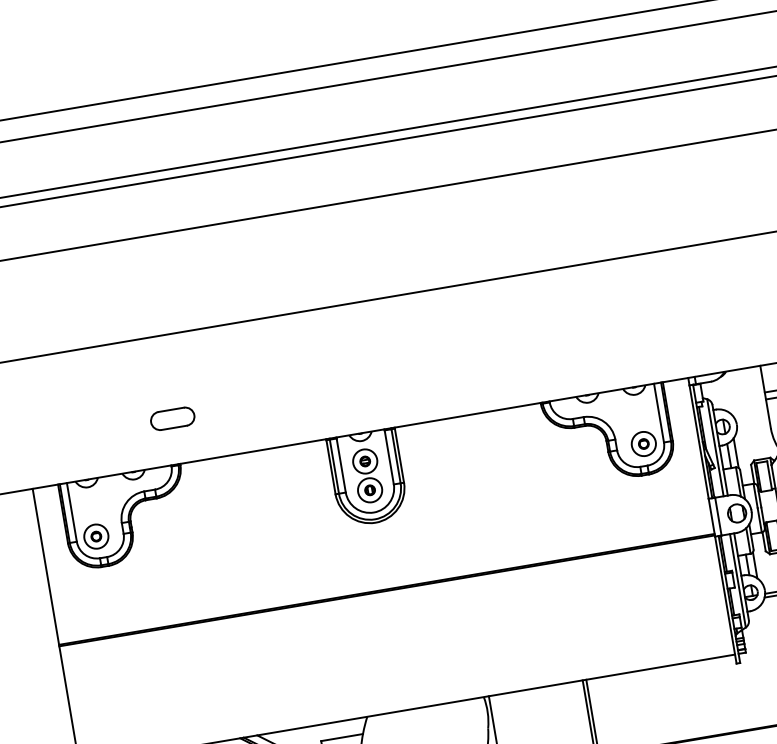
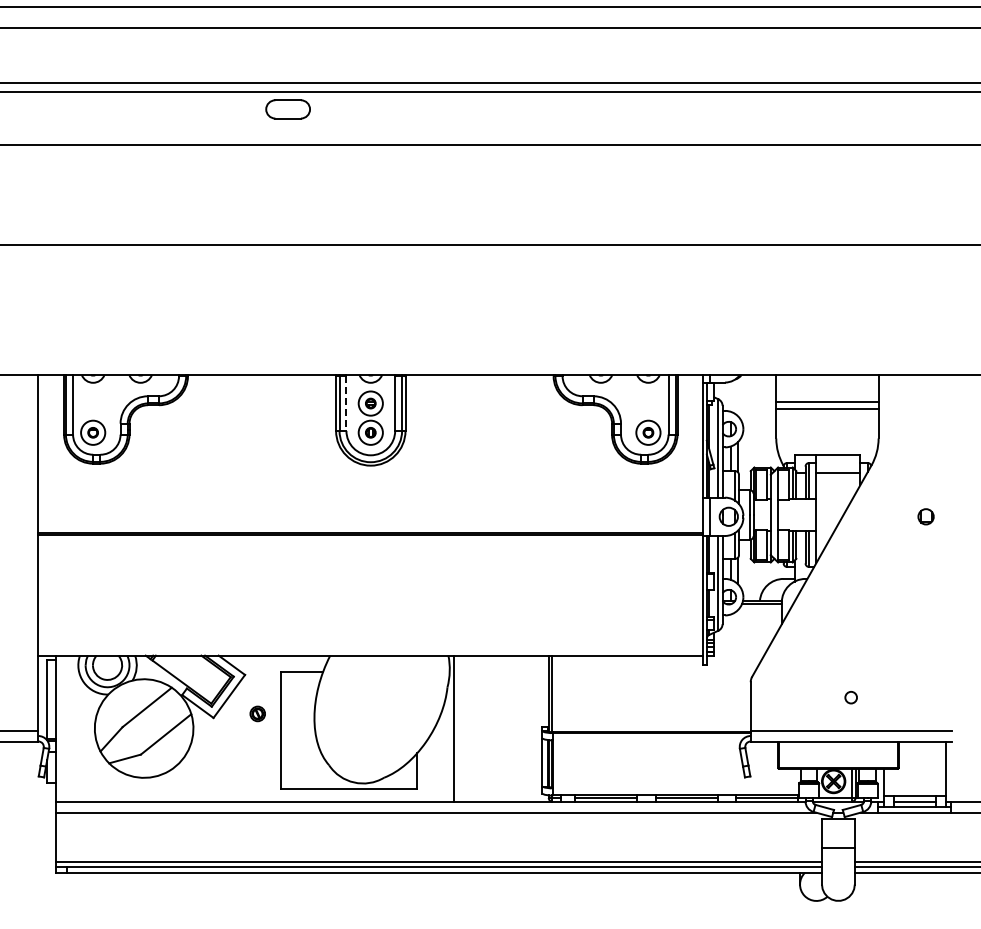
part: (172, 419) -> (287, 109), moved
line: (341, 466) -> (346, 404), solid -> dashed

